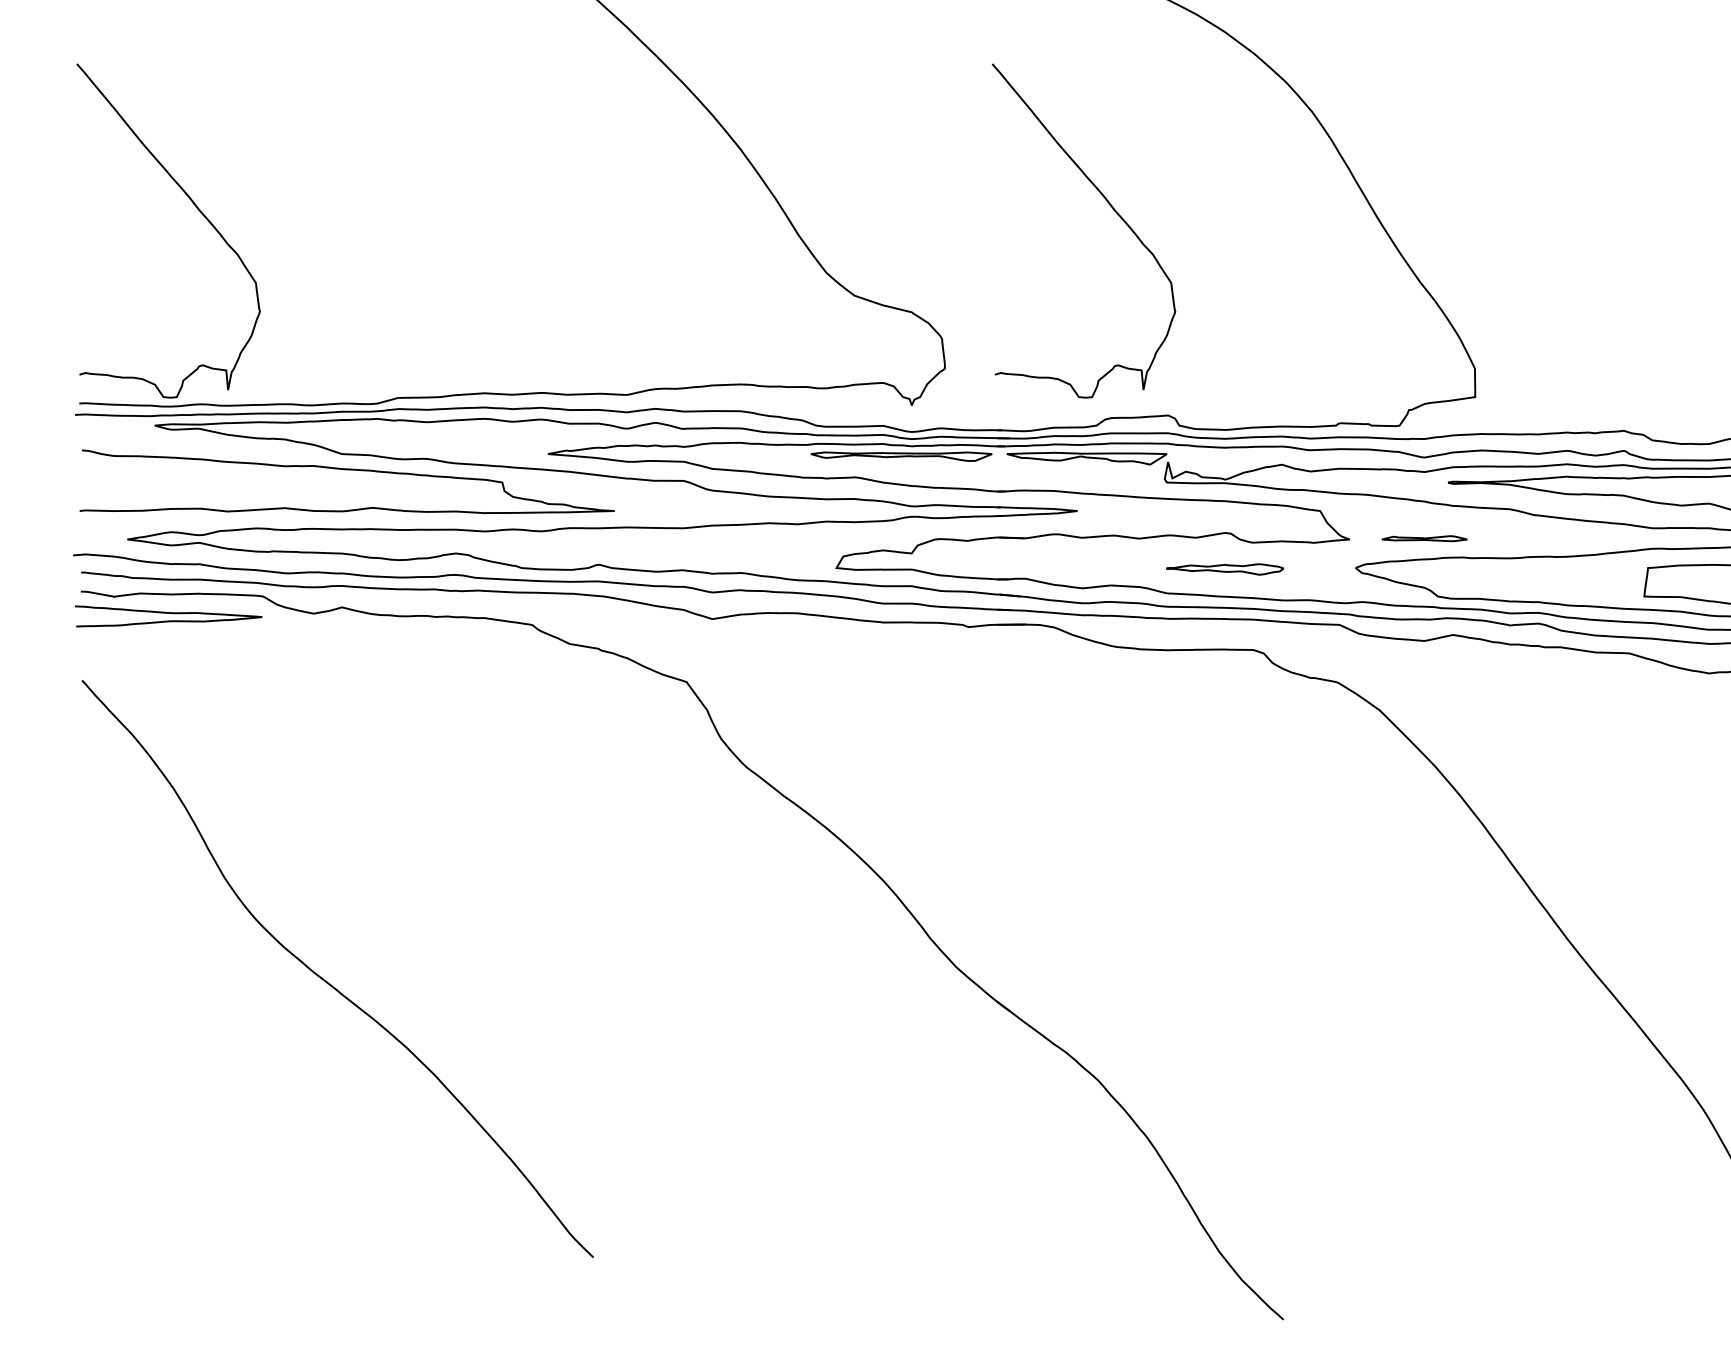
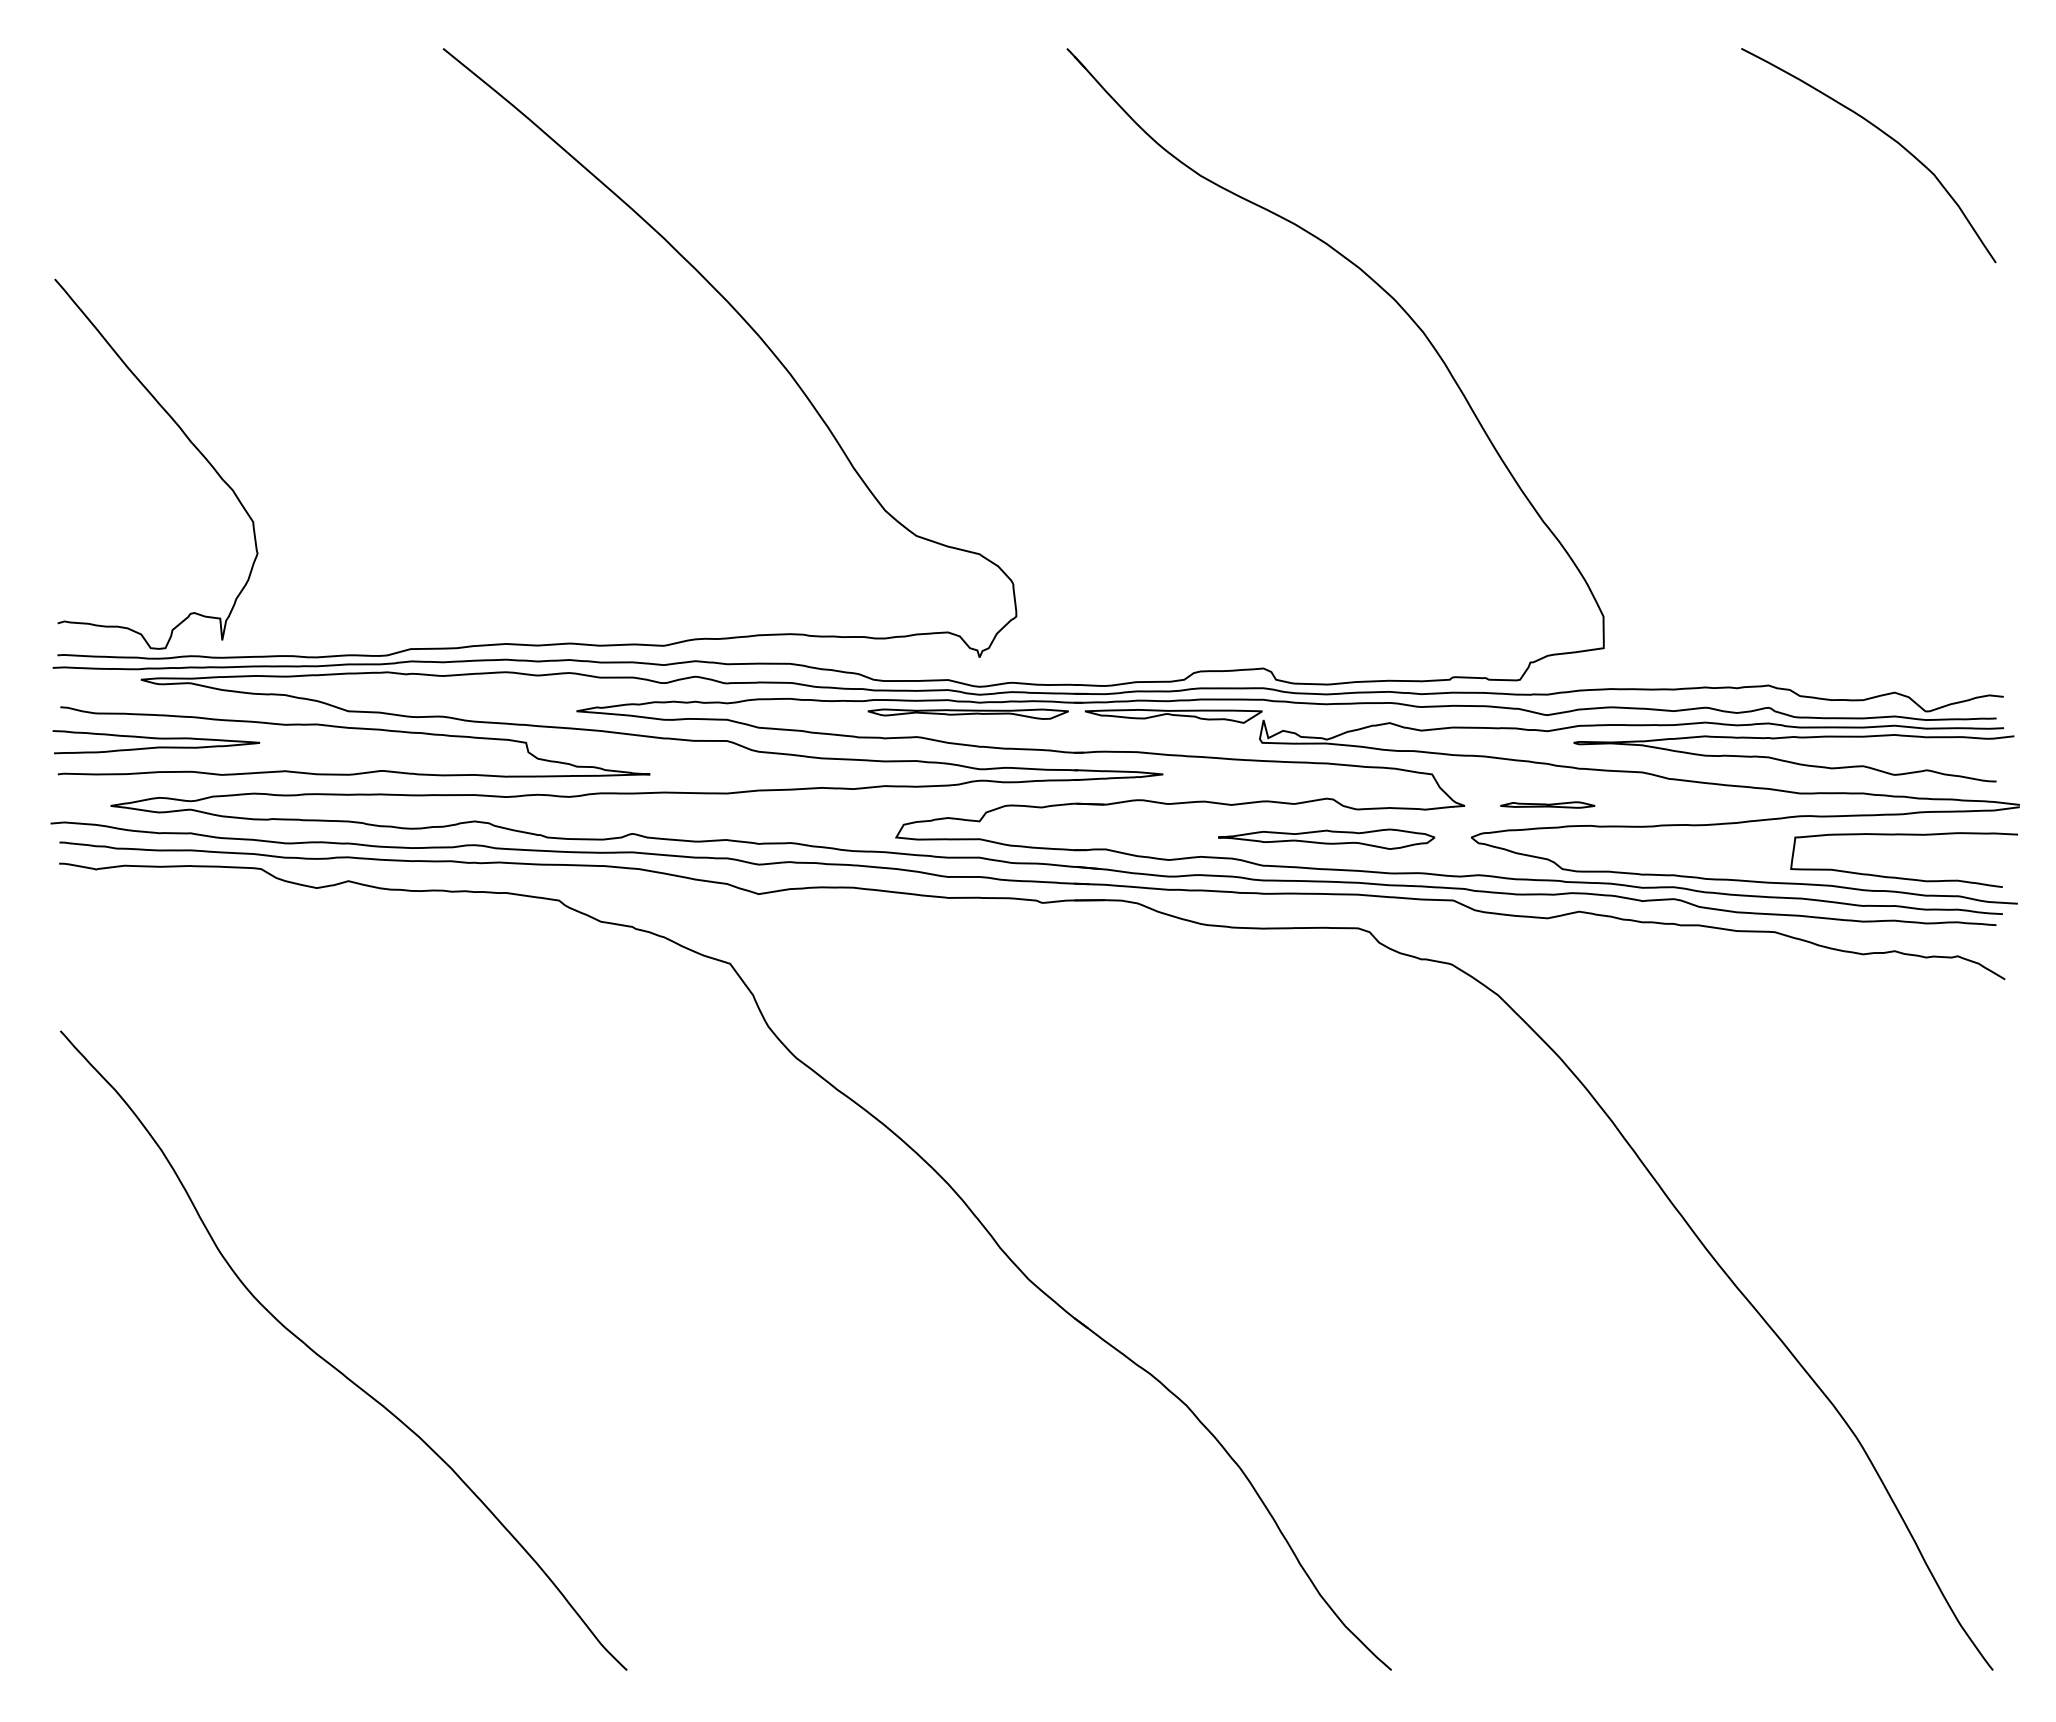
curve: (1112, 208) -> (1201, 439), removed
part: (1224, 568) -> (1326, 838), size x1.67
curve: (168, 614) -> (156, 739), moved
curve: (327, 981) -> (332, 1364), moved

